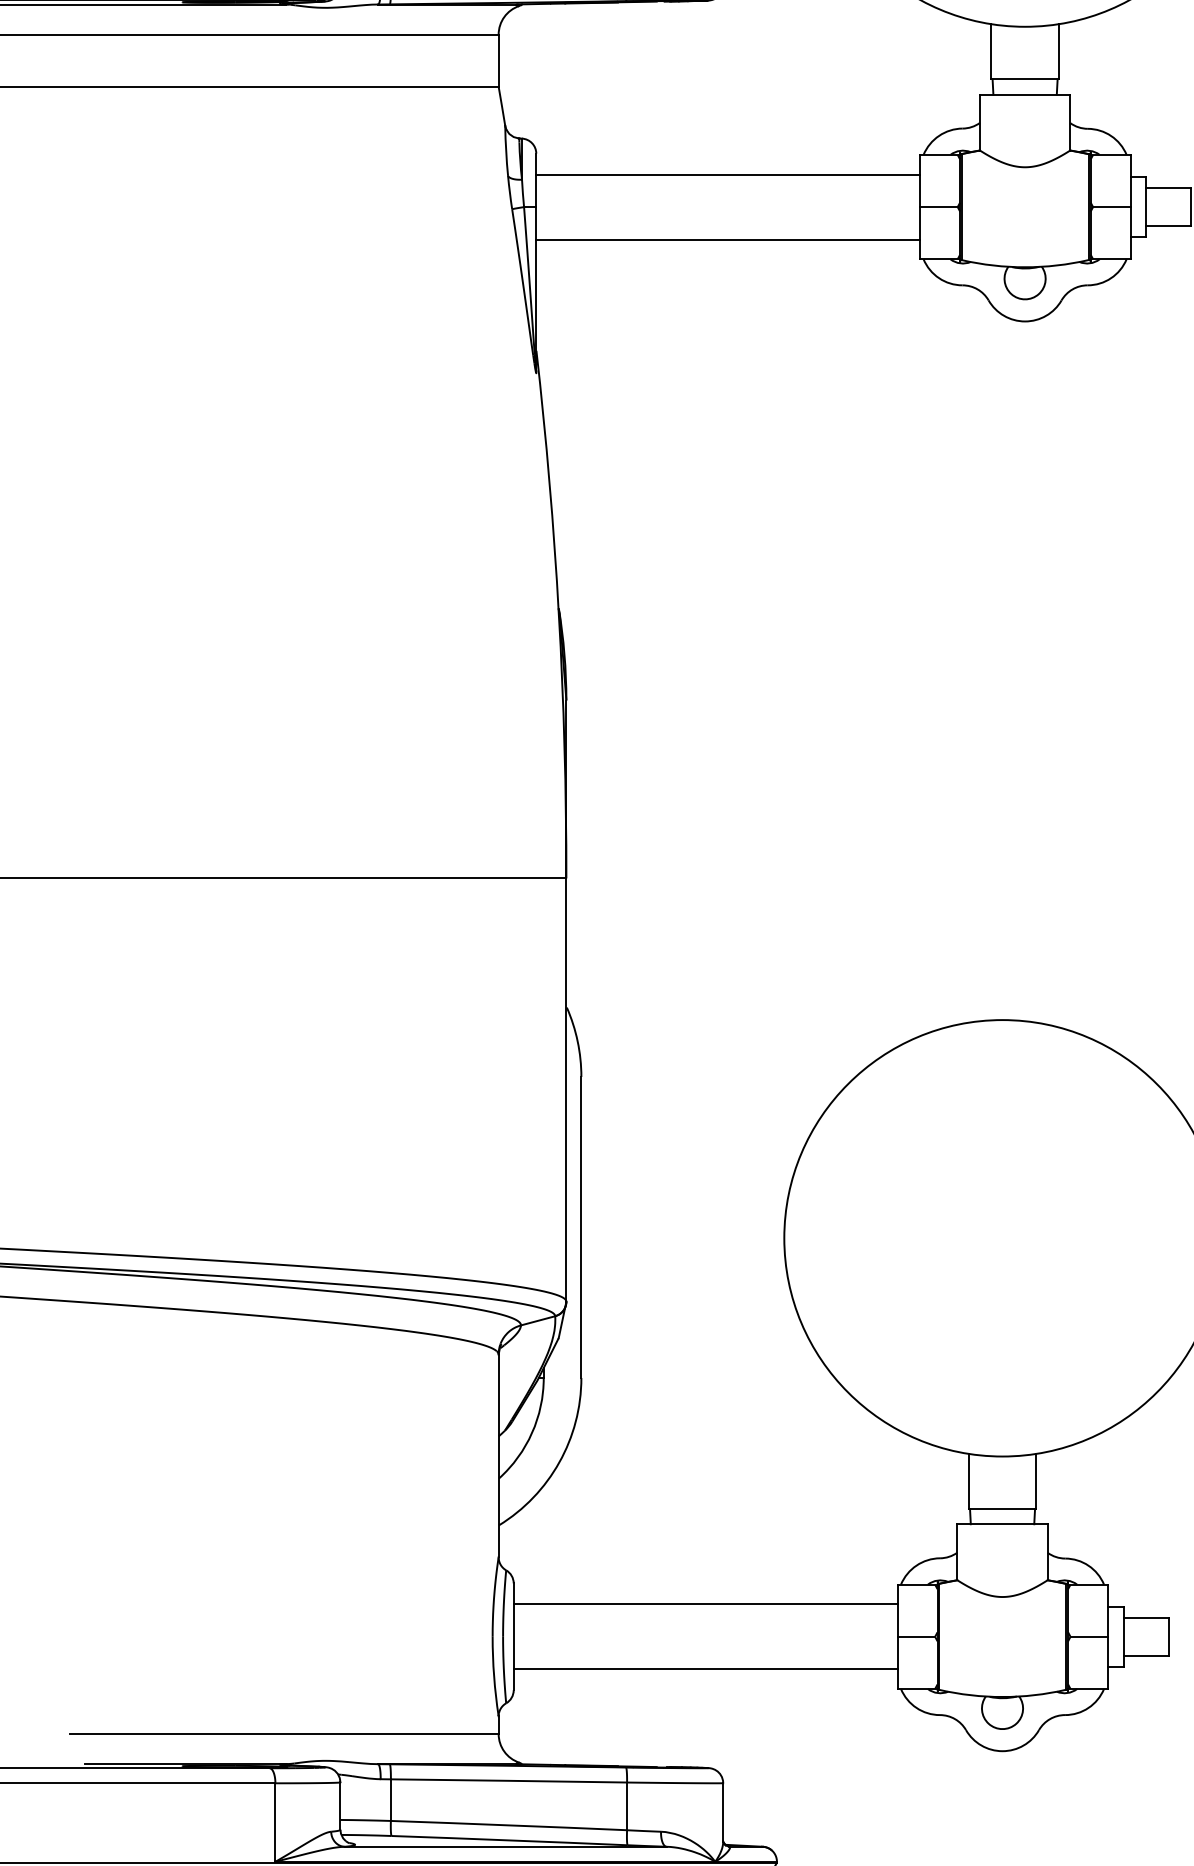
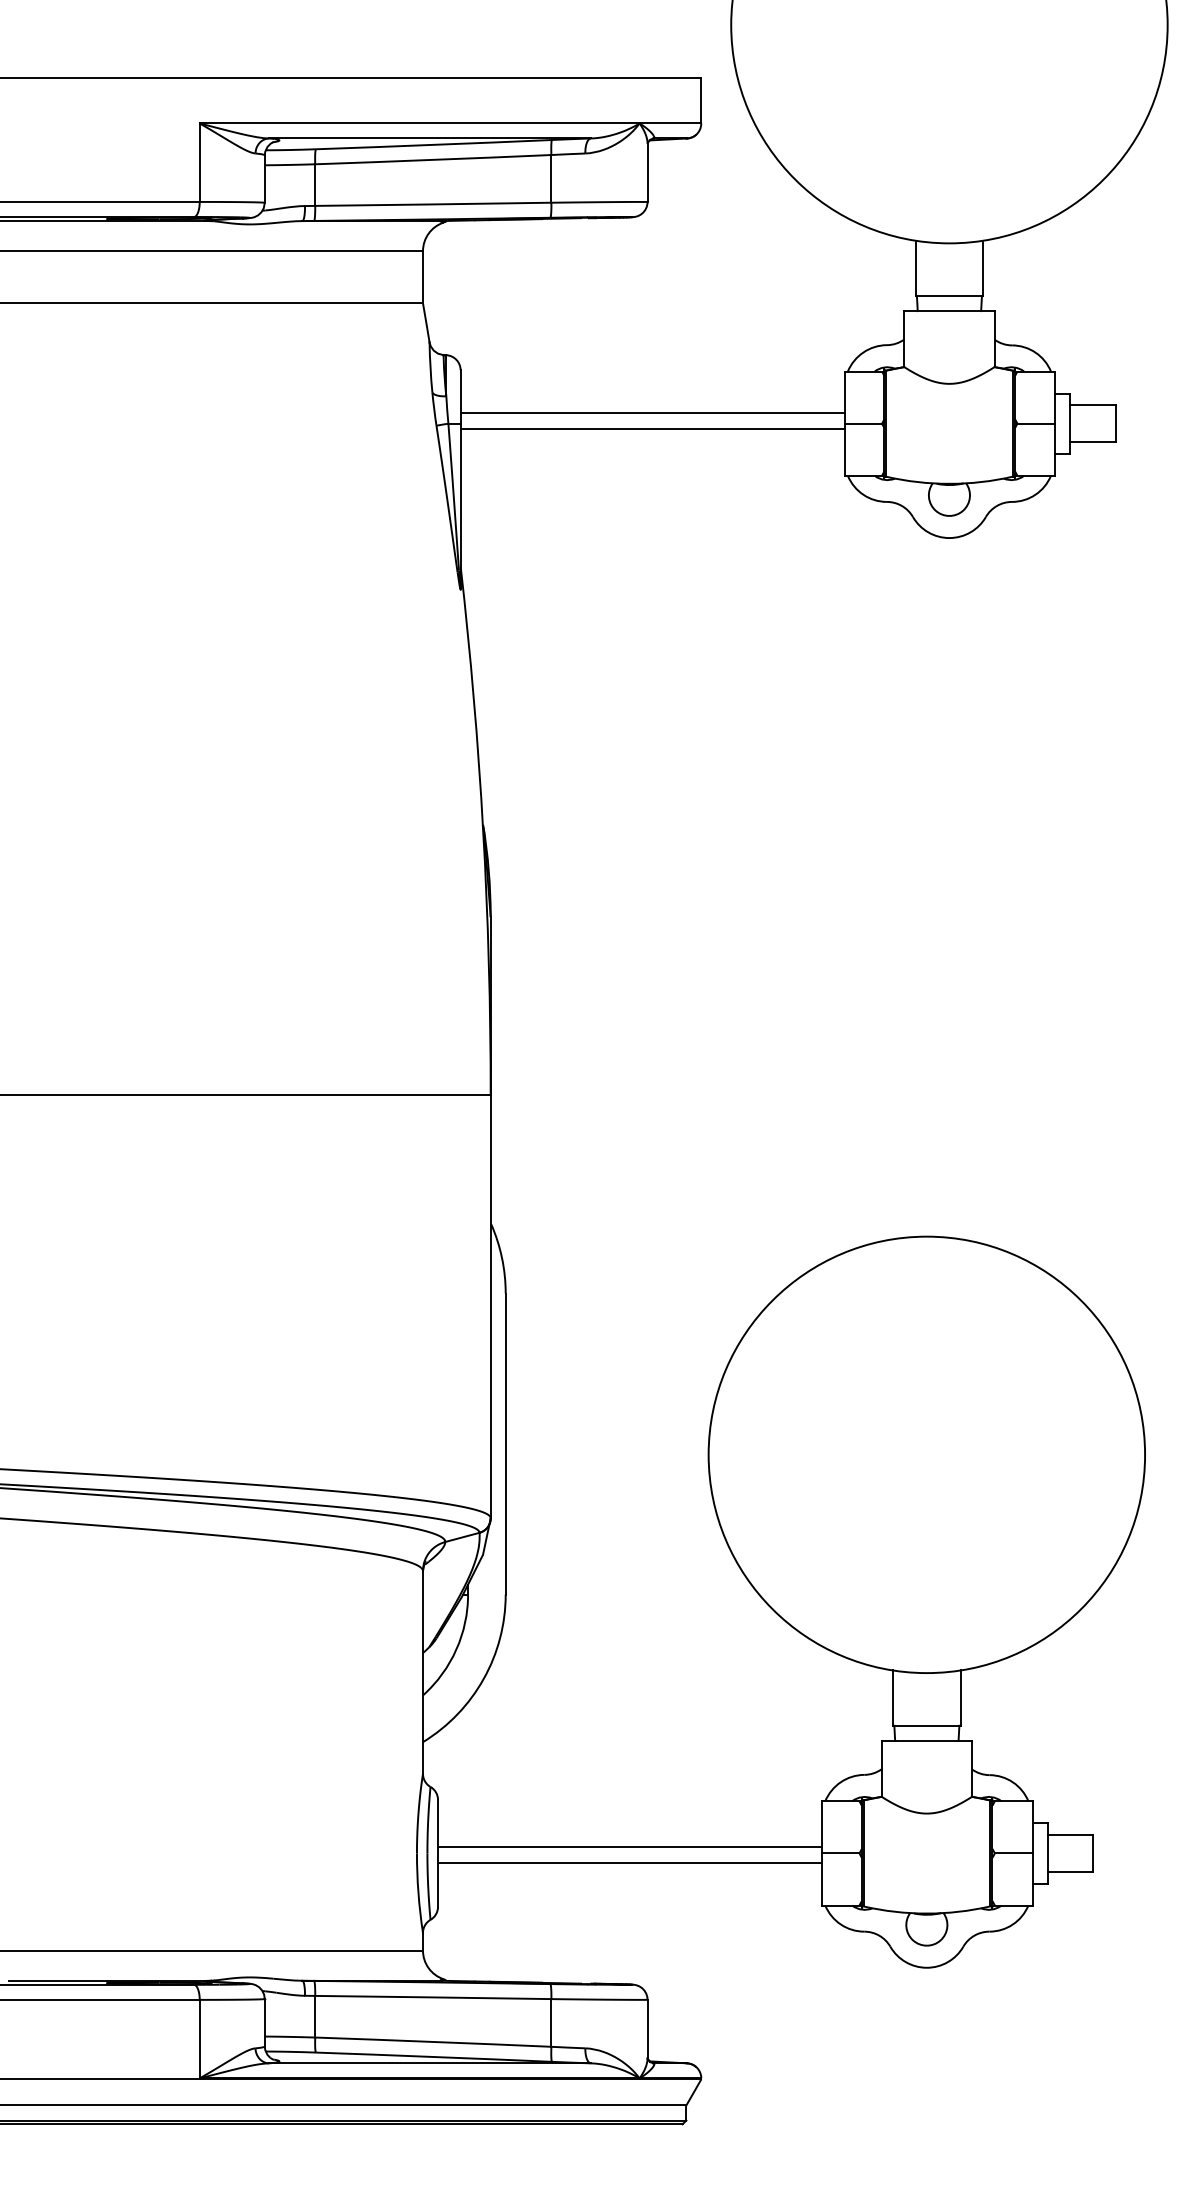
line: (728, 174) -> (652, 429), moved
line: (728, 239) -> (652, 413), moved
line: (706, 1603) -> (630, 1862), moved
line: (706, 1668) -> (630, 1846), moved

